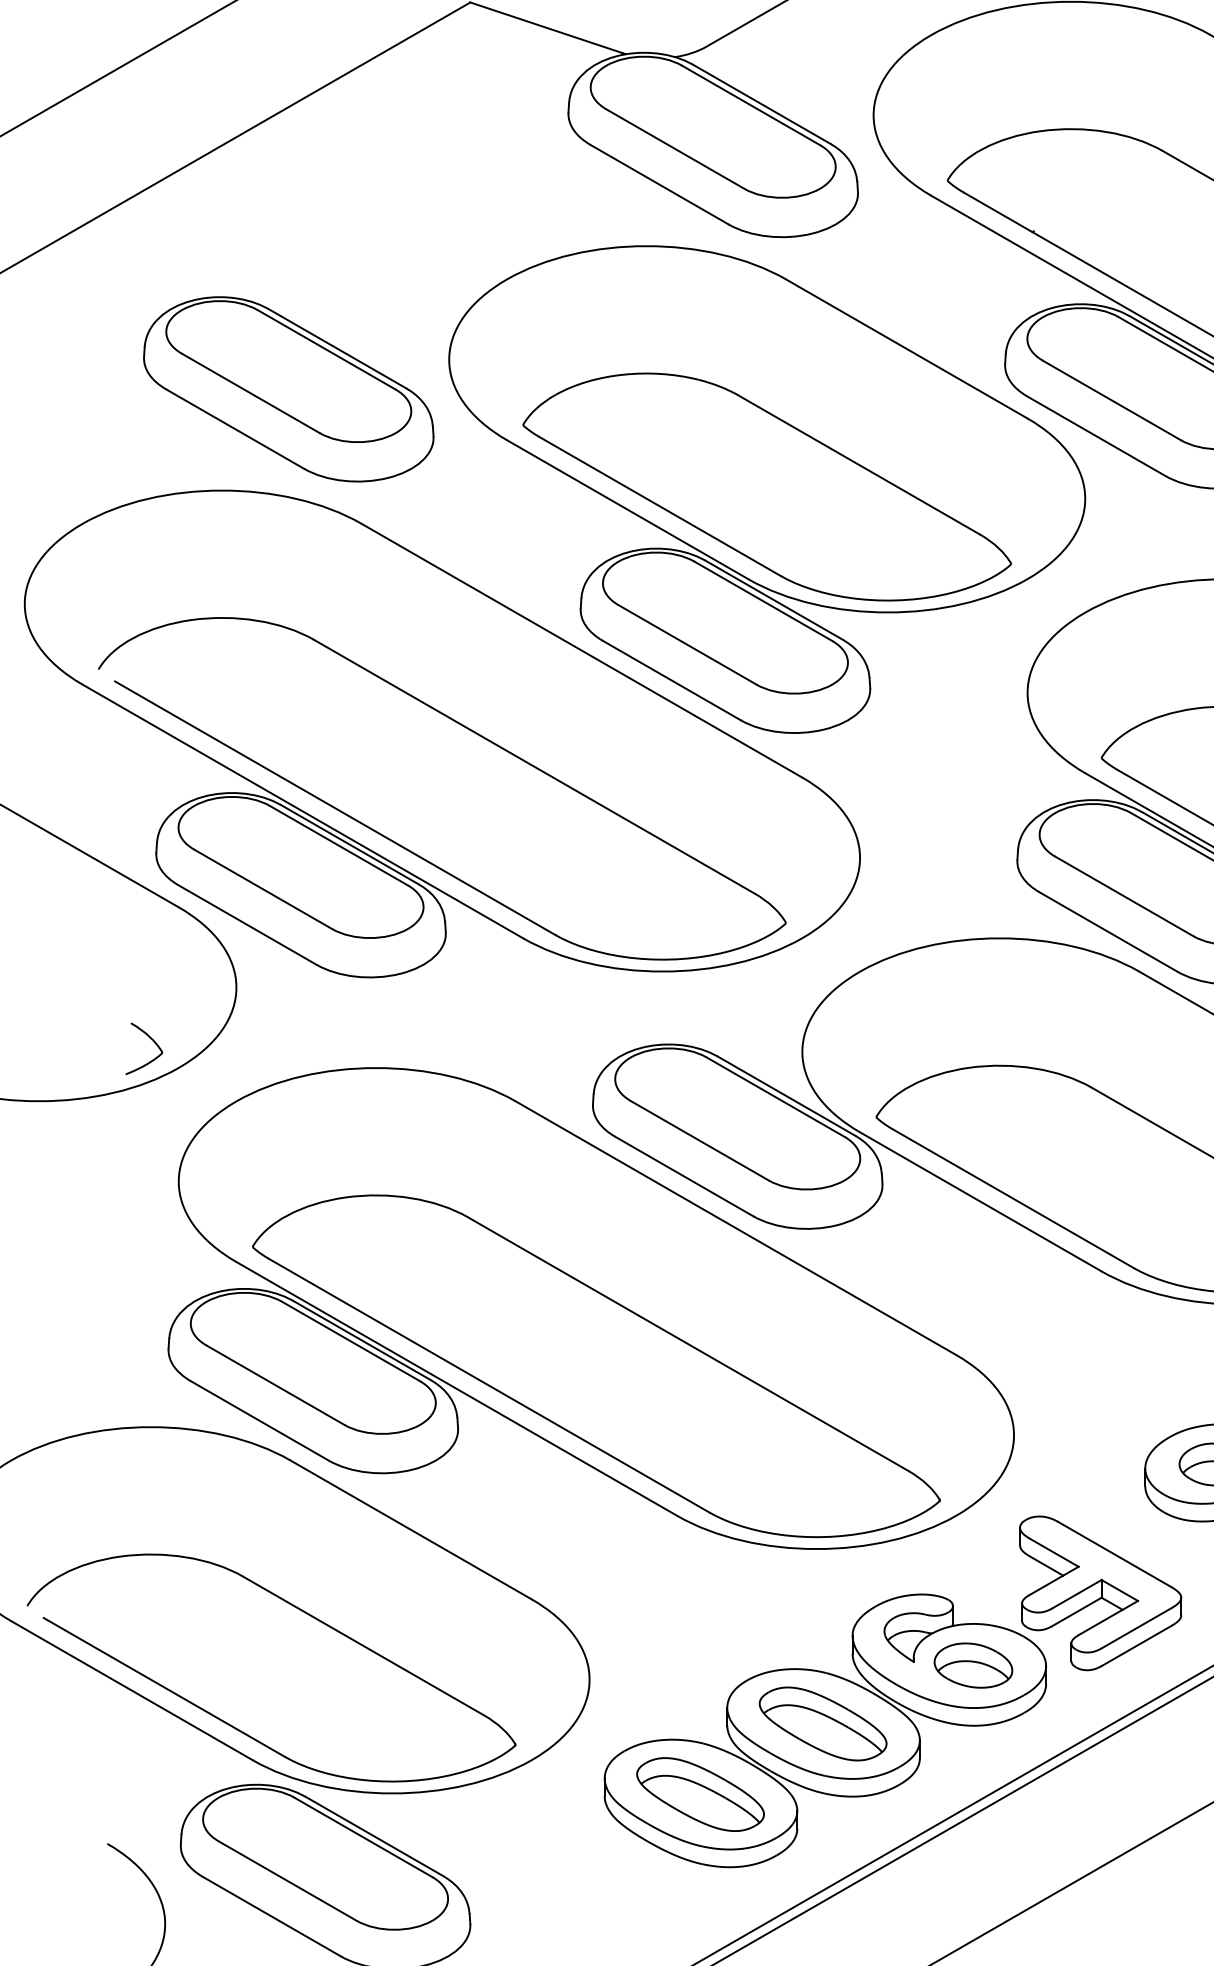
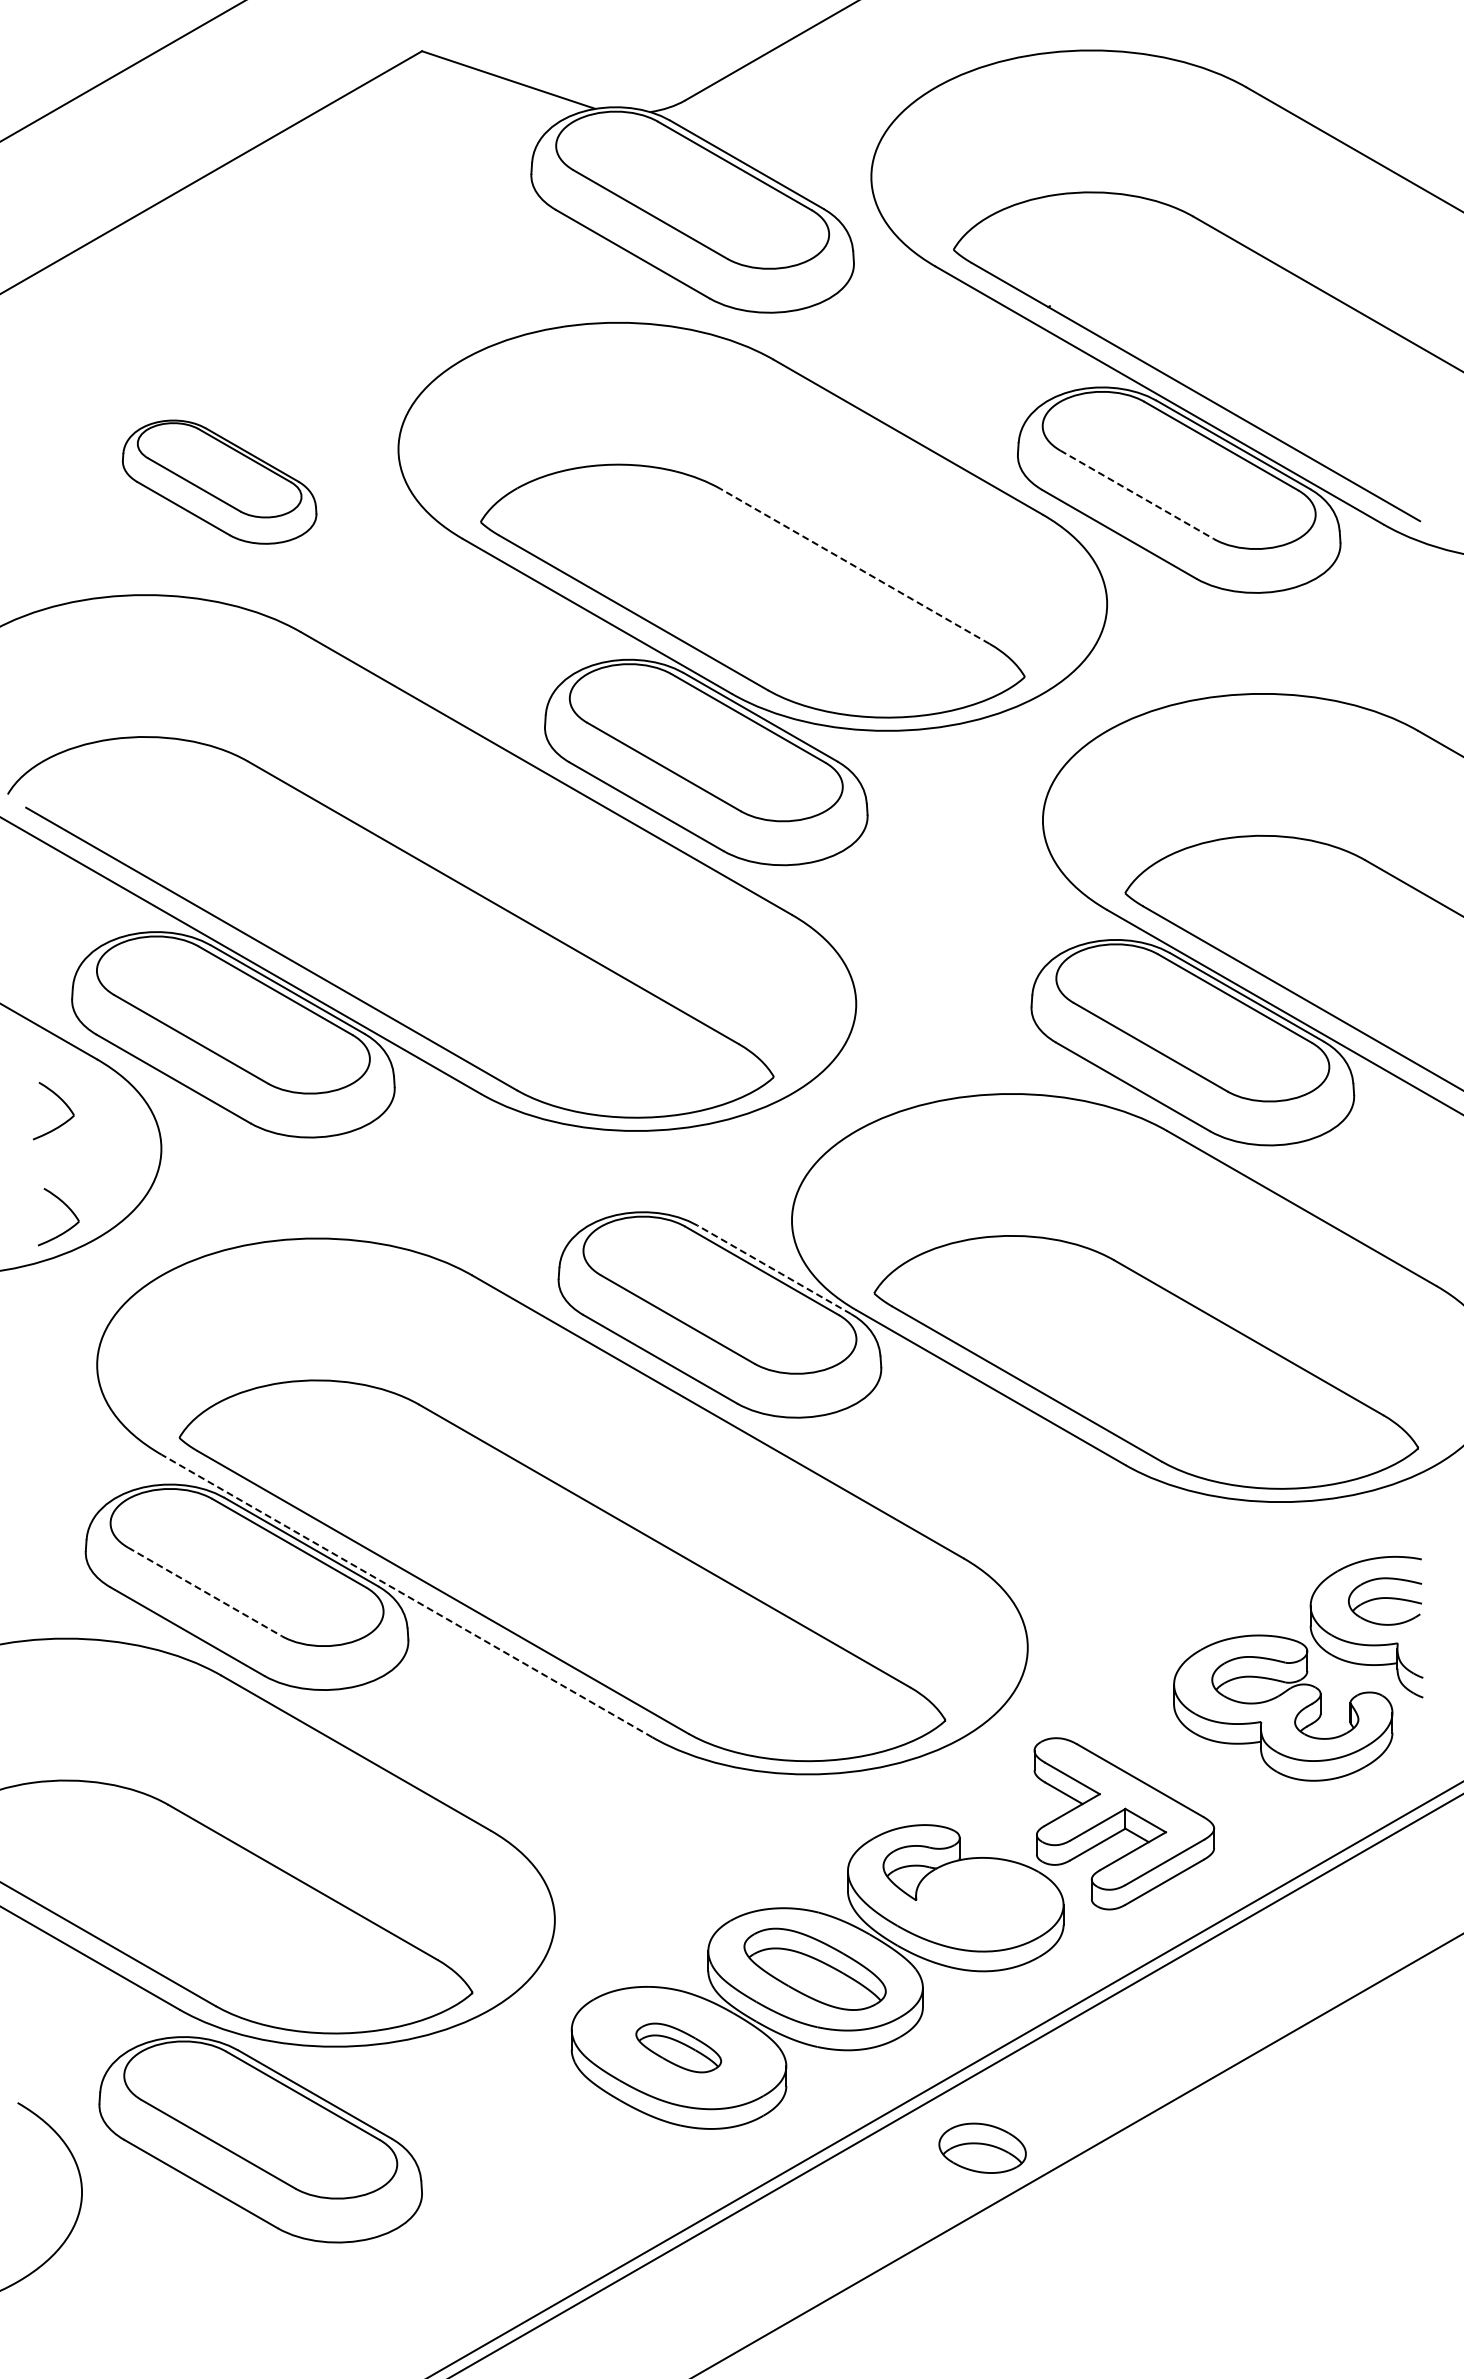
part: (288, 388) -> (219, 481), size x0.6
line: (1111, 400) -> (1136, 494), solid -> dashed
line: (858, 464) -> (854, 566), solid -> dashed
part: (150, 948) -> (65, 1105), added
line: (786, 1095) -> (774, 1269), solid -> dashed
line: (275, 1384) -> (204, 1591), solid -> dashed
line: (456, 1388) -> (406, 1595), solid -> dashed
part: (973, 1664) -> (982, 2147), moved
part: (700, 1794) -> (678, 2047), size x0.6

